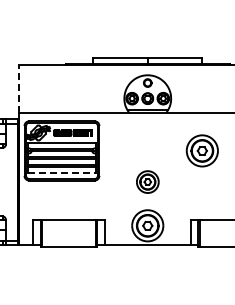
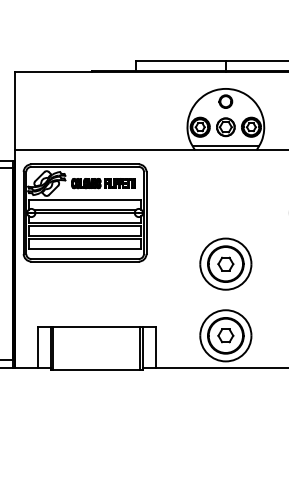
line: (19, 88) -> (15, 110), dashed -> solid
line: (62, 172) -> (85, 248), dashed -> solid
part: (147, 181) -> (225, 263), size x1.43

